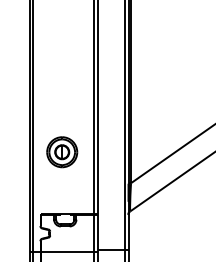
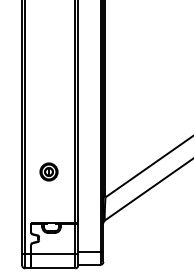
part: (61, 151) -> (48, 171), size x0.7

